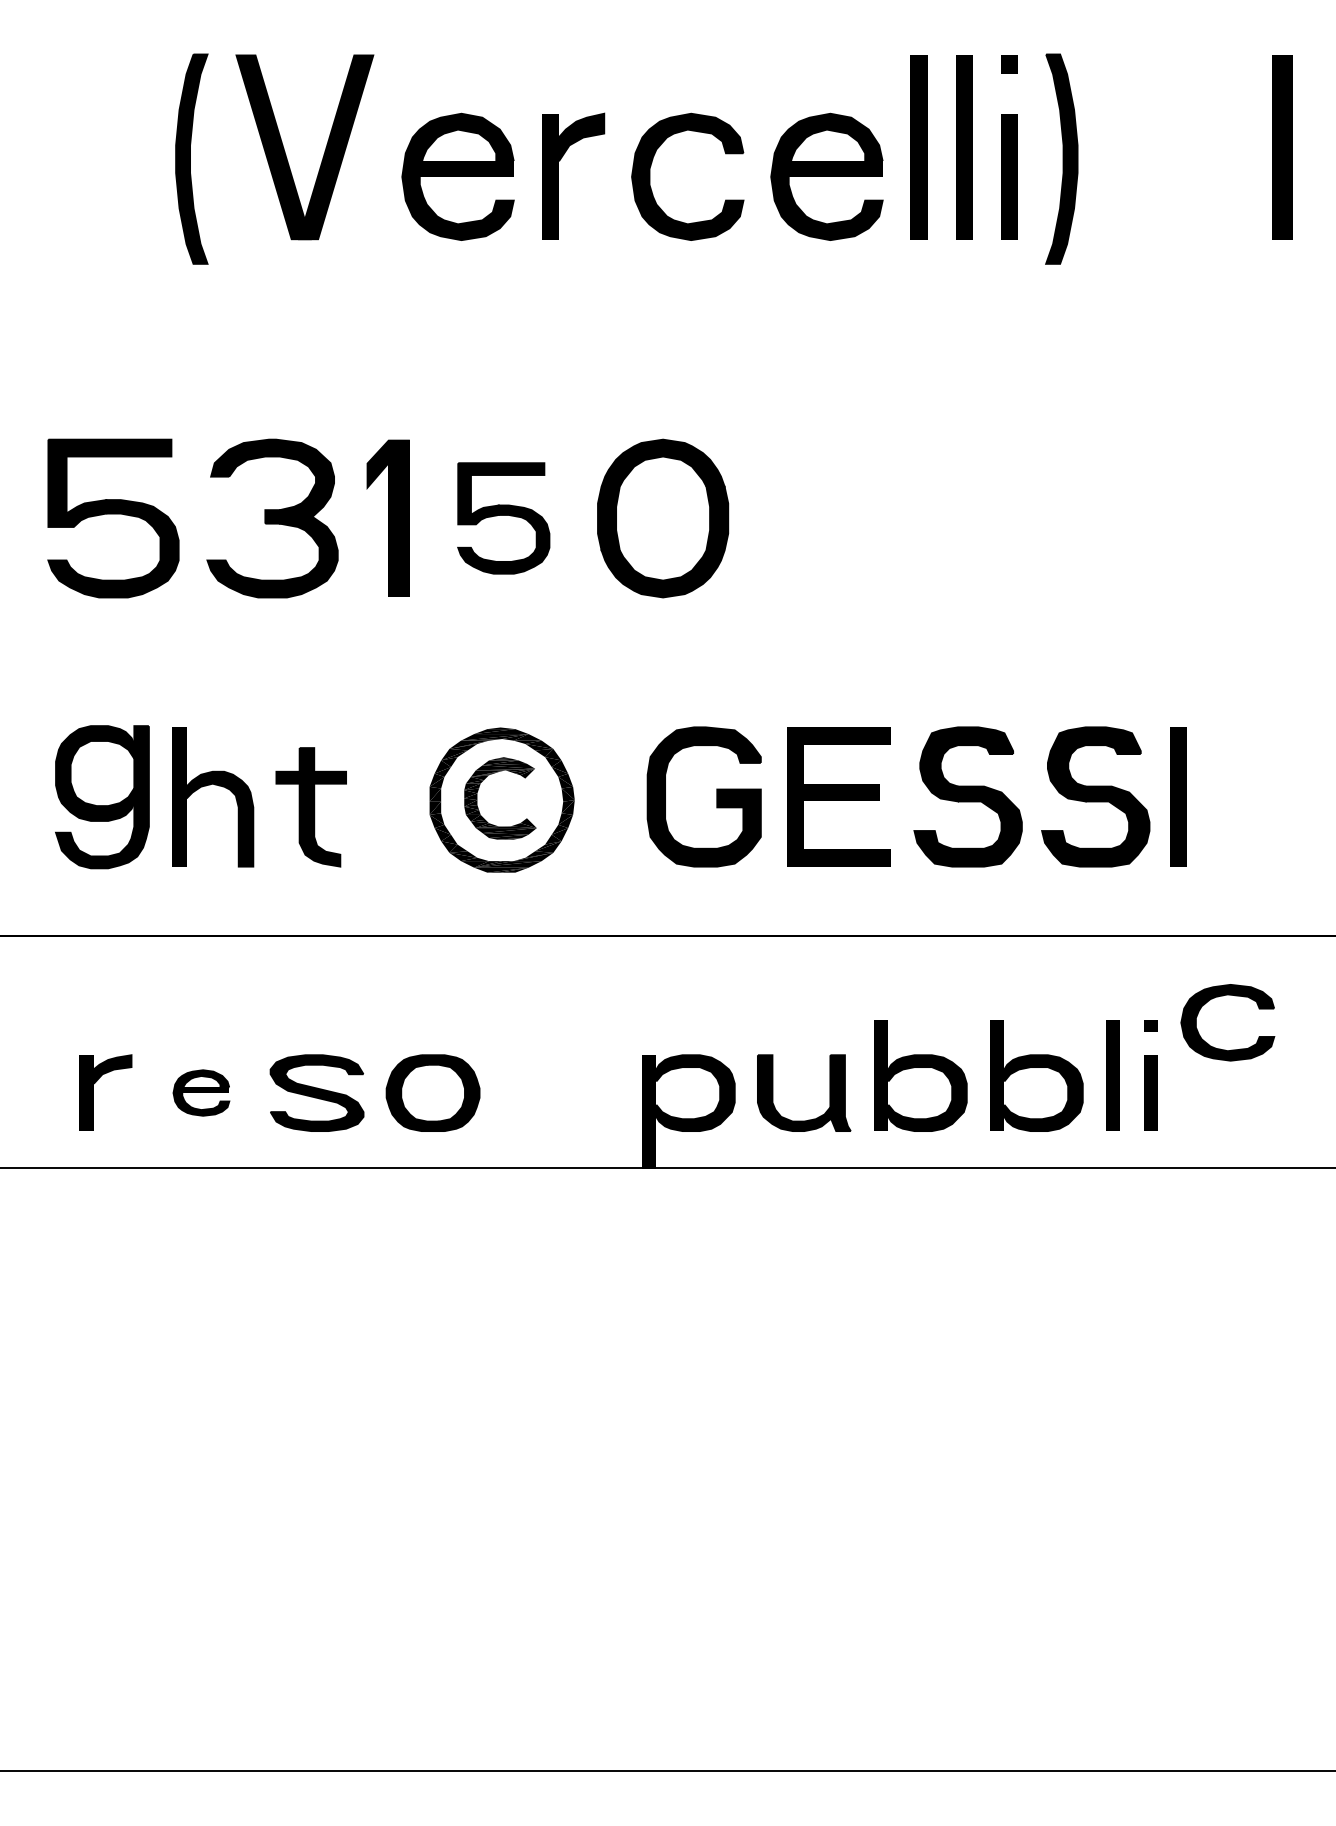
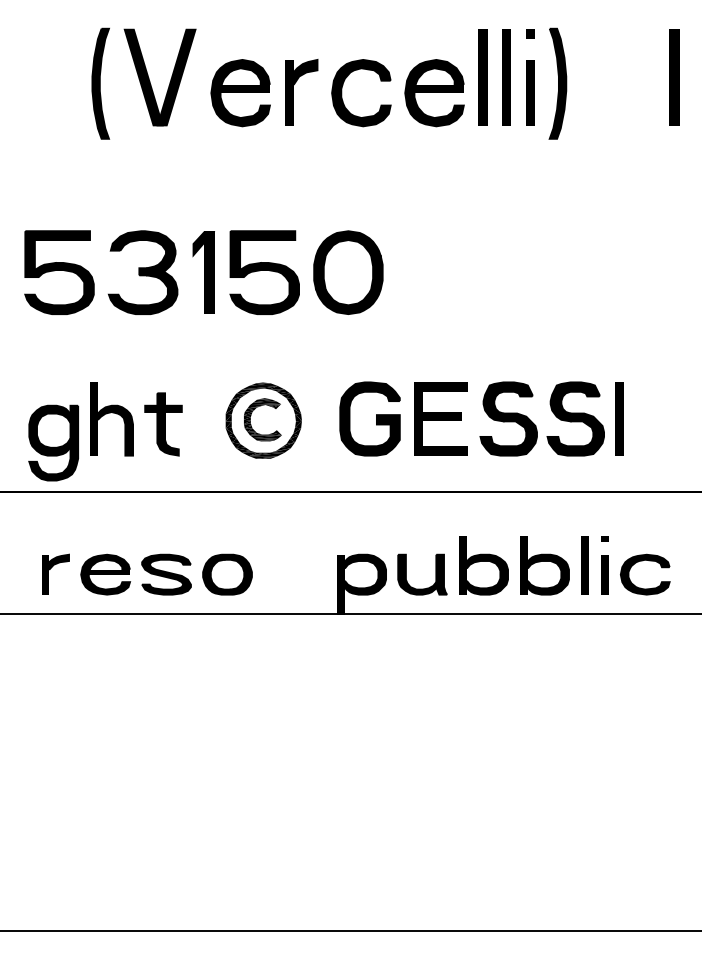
part: (503, 518) -> (264, 272), size x1.43
part: (101, 795) -> (53, 442), moved
part: (1222, 997) -> (642, 561), moved
part: (200, 1092) -> (105, 574), size x1.67

